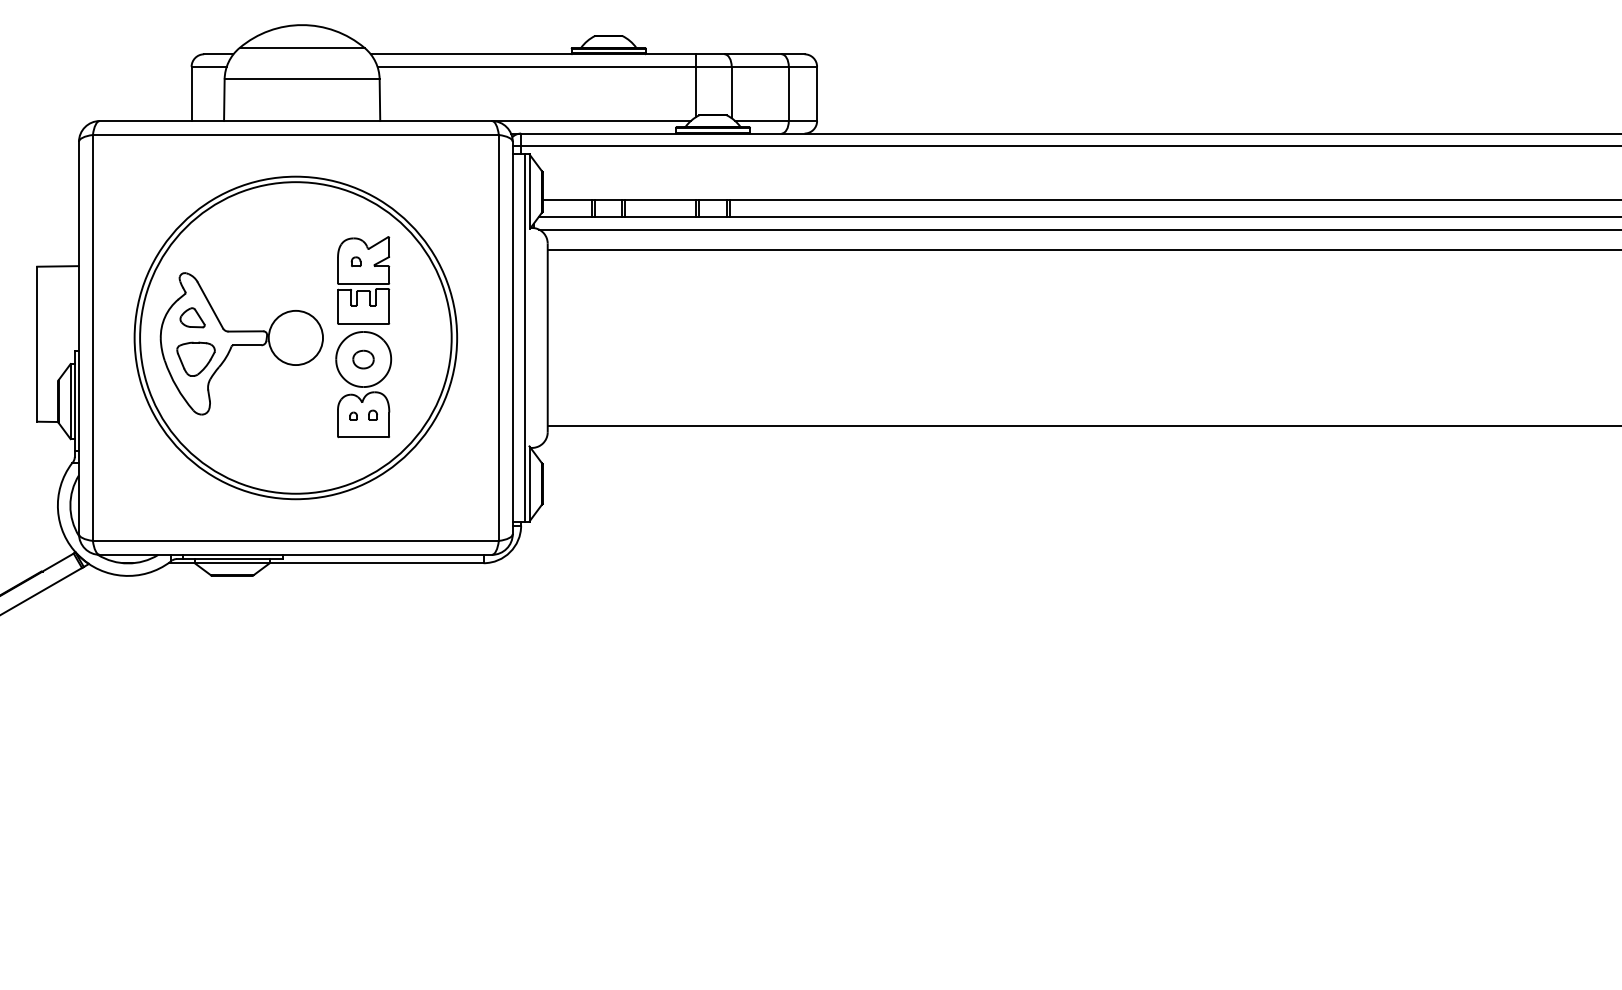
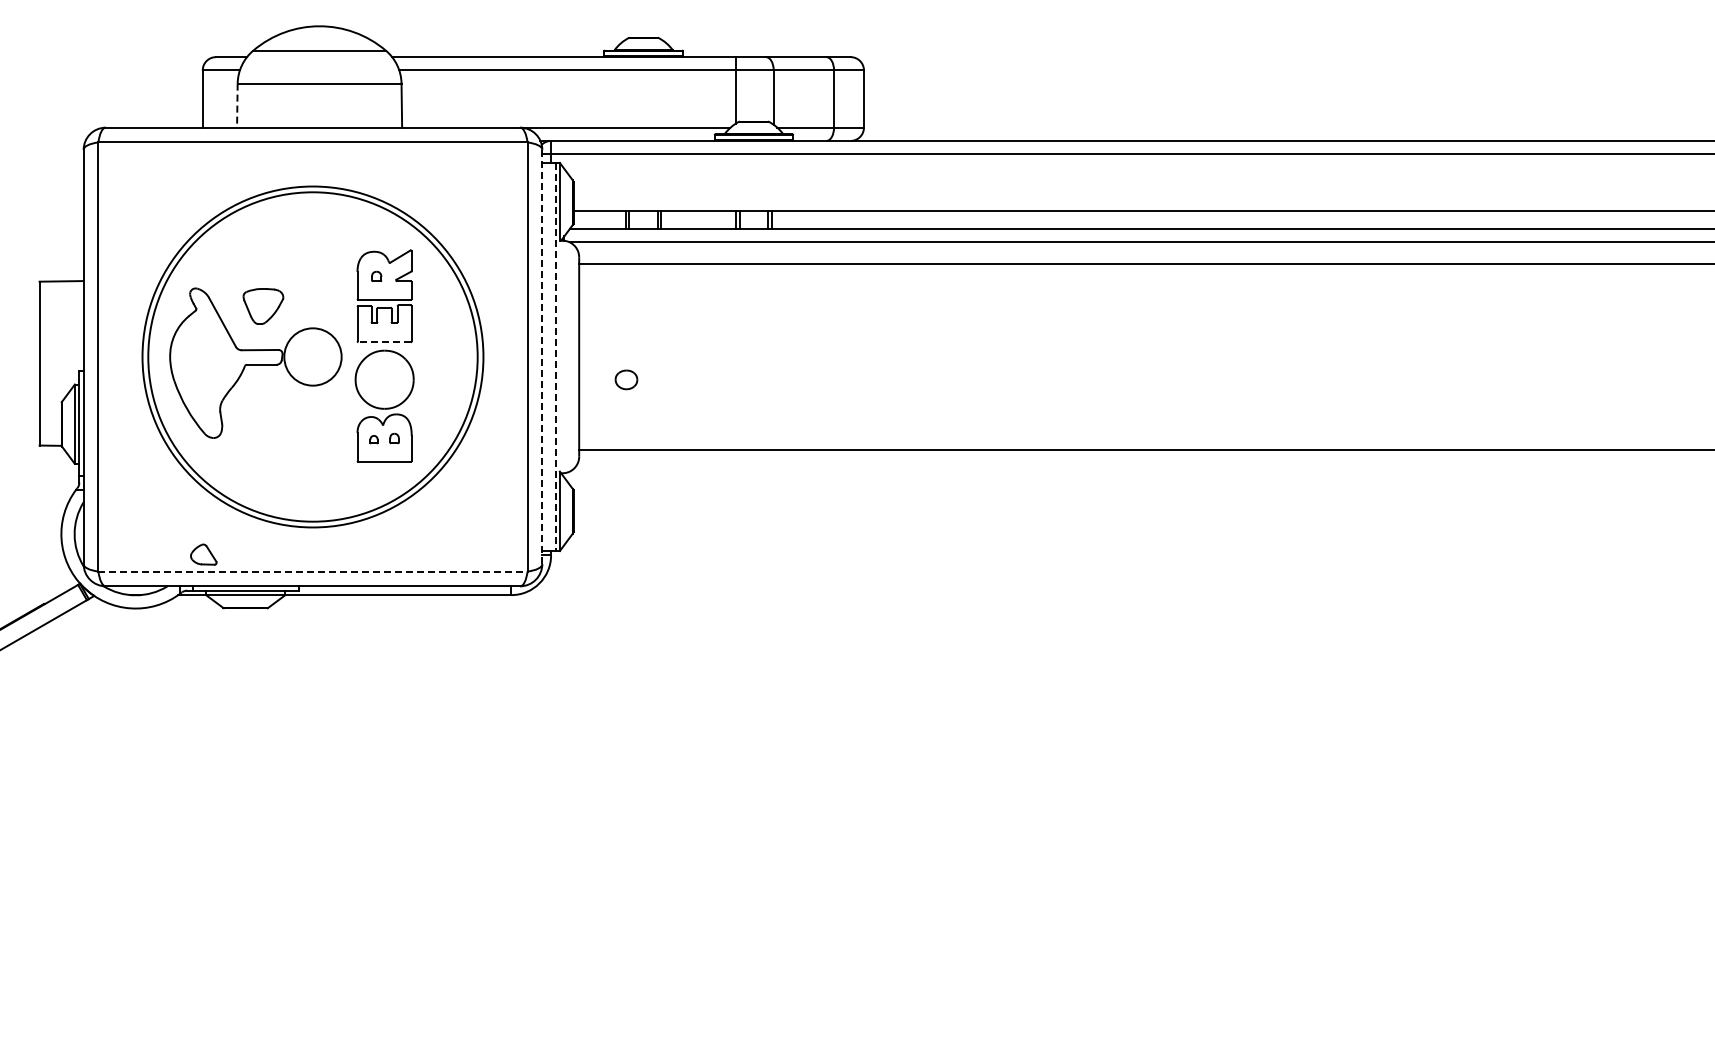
line: (224, 100) -> (237, 106), solid -> dashed
part: (192, 317) -> (203, 554), moved
line: (363, 324) -> (384, 342), solid -> dashed
line: (513, 338) -> (542, 357), solid -> dashed
line: (525, 338) -> (555, 357), solid -> dashed
part: (196, 359) -> (263, 306), moved
part: (363, 359) -> (626, 379), moved
line: (296, 540) -> (313, 571), solid -> dashed

